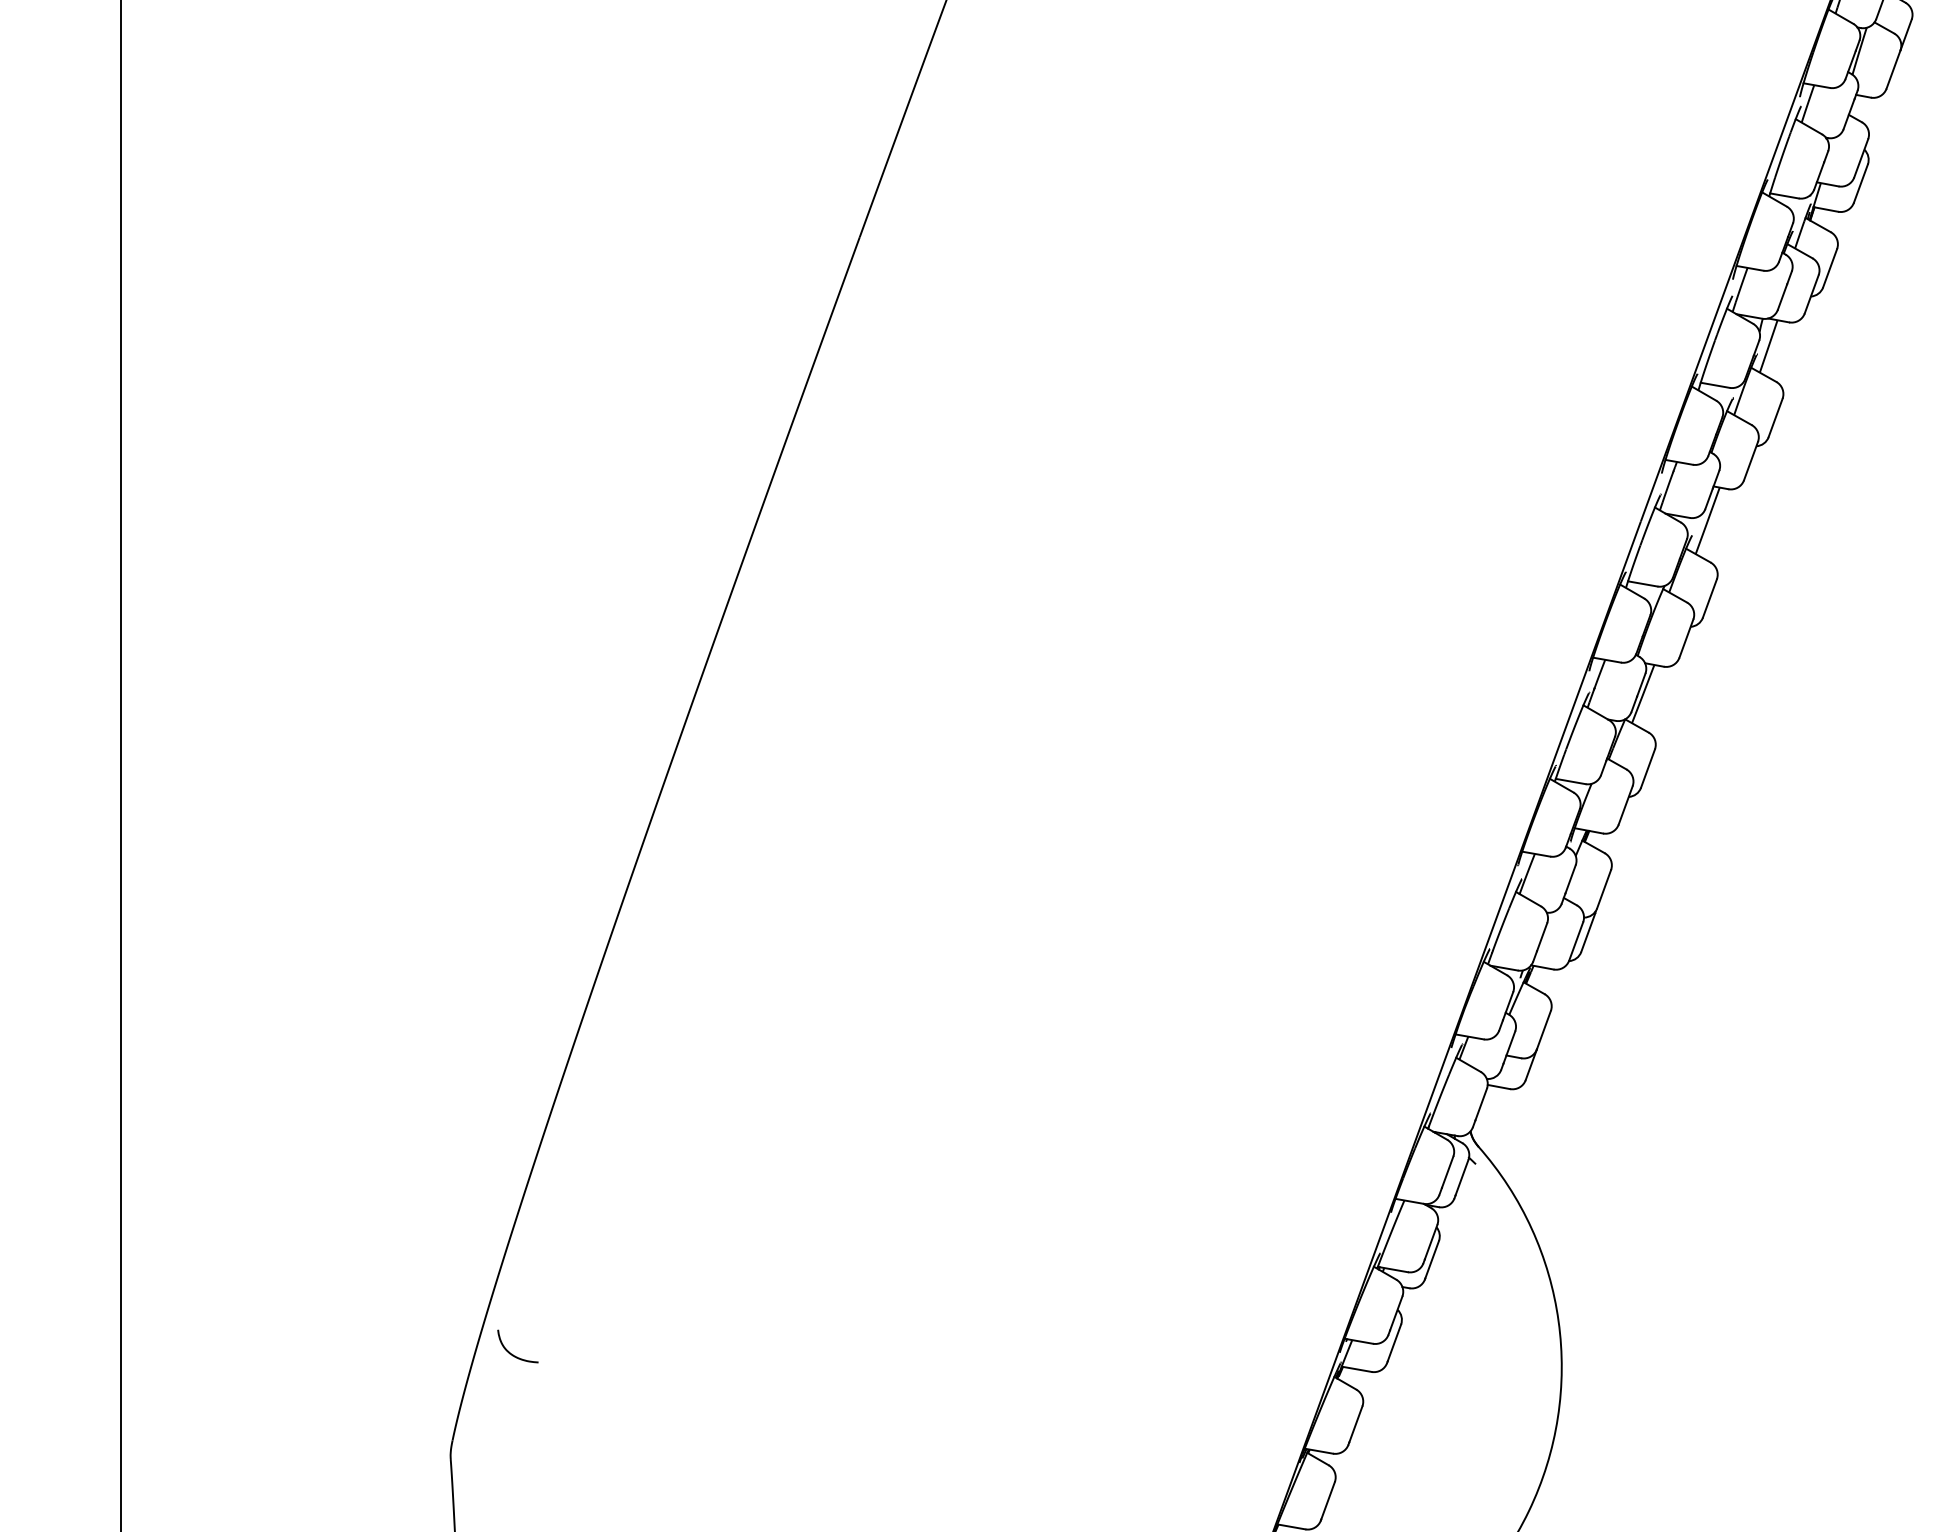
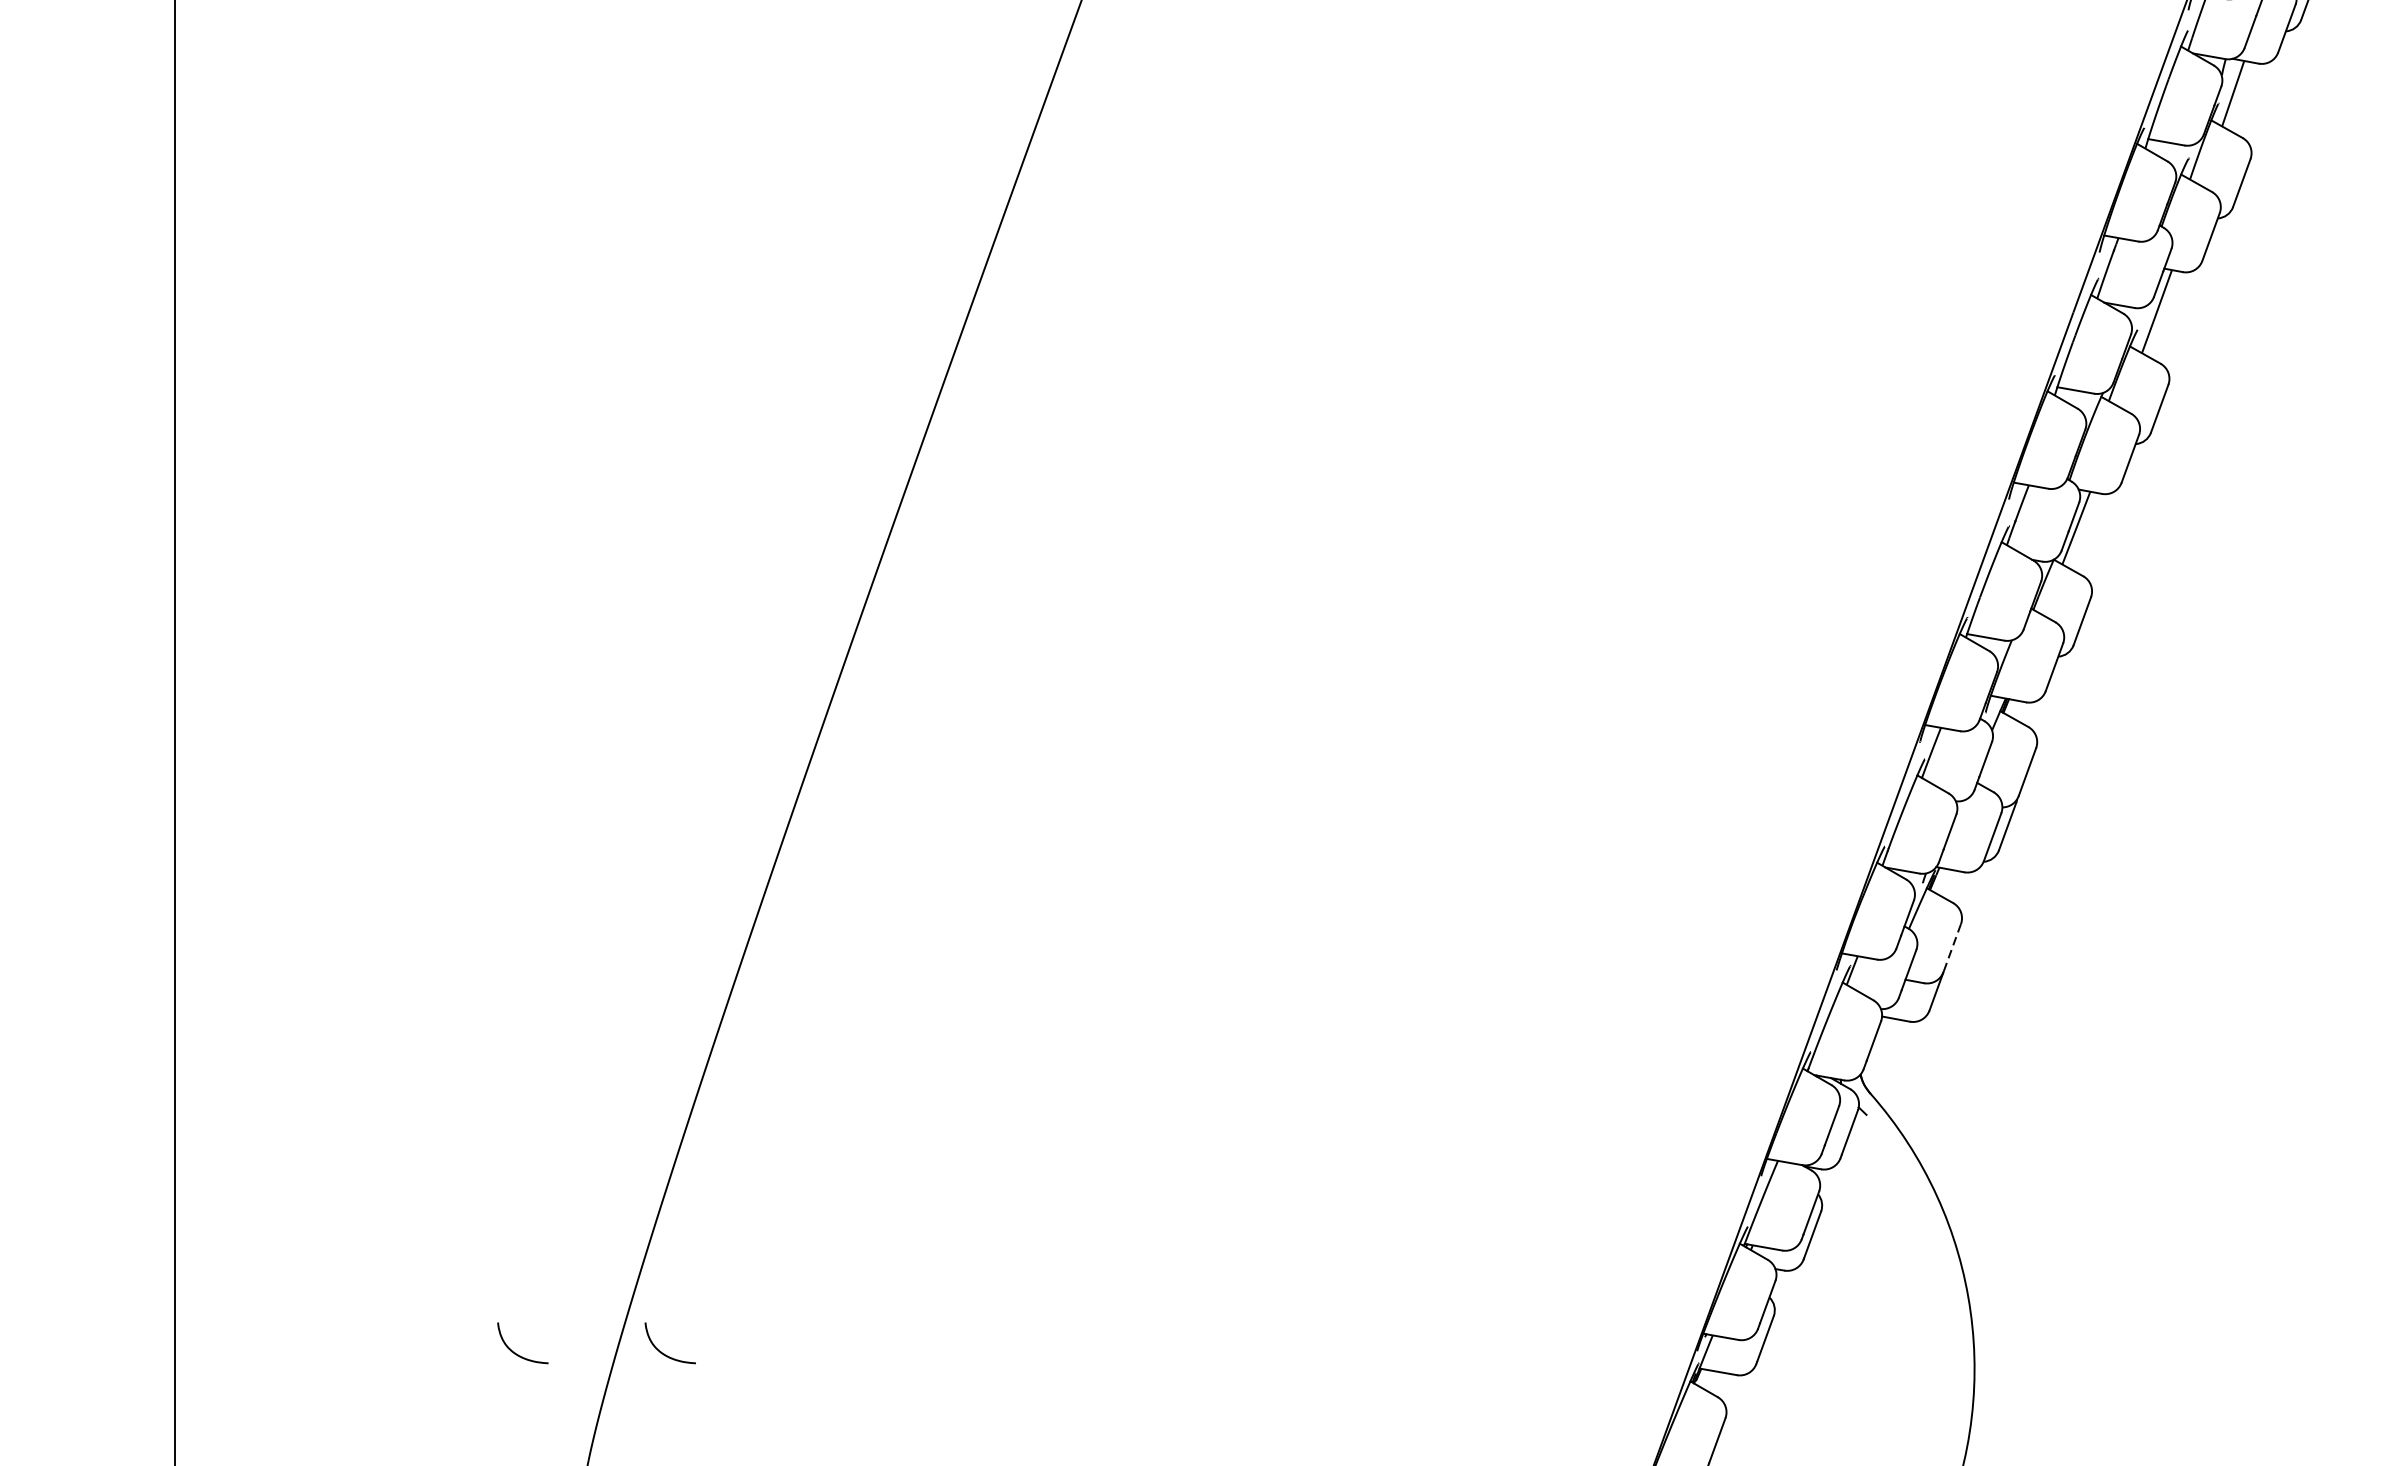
line: (1543, 1030) -> (1951, 948), solid -> dashed
curve: (395, 1354) -> (517, 1353), added

